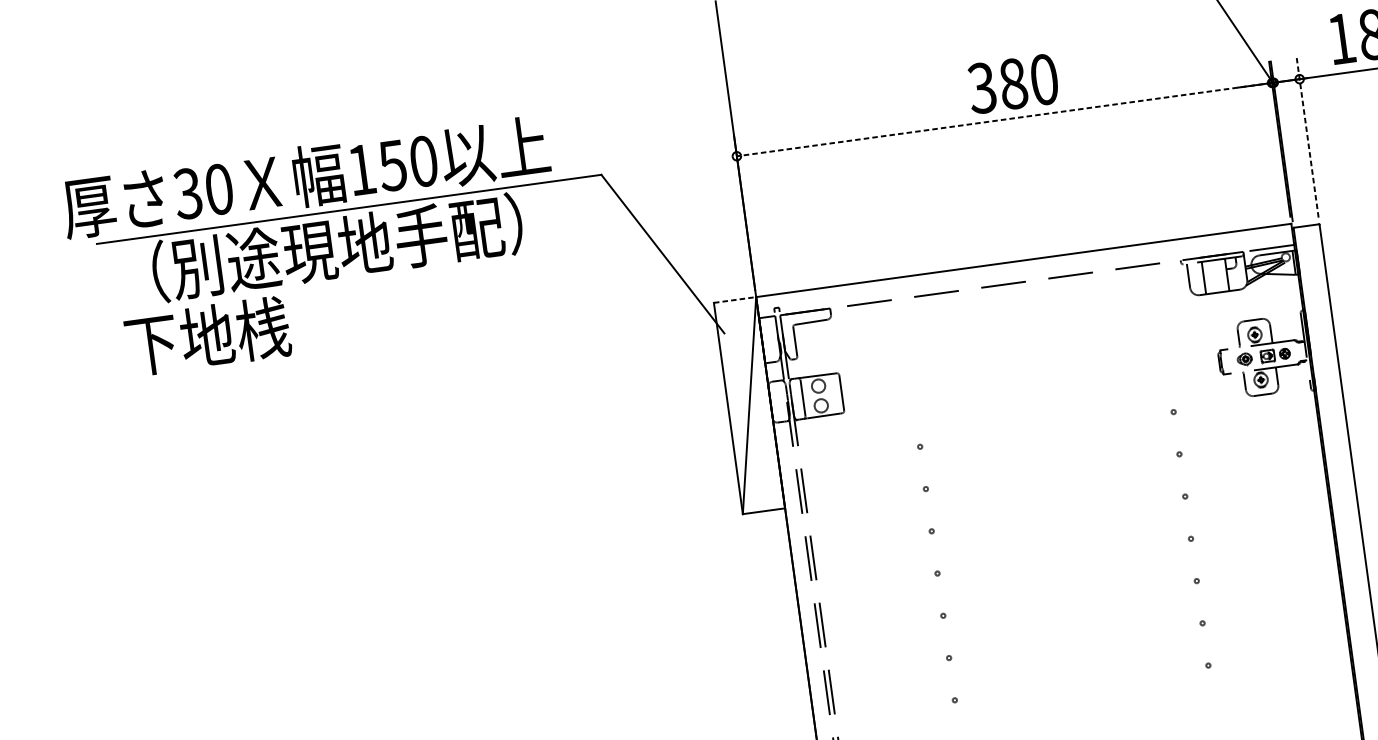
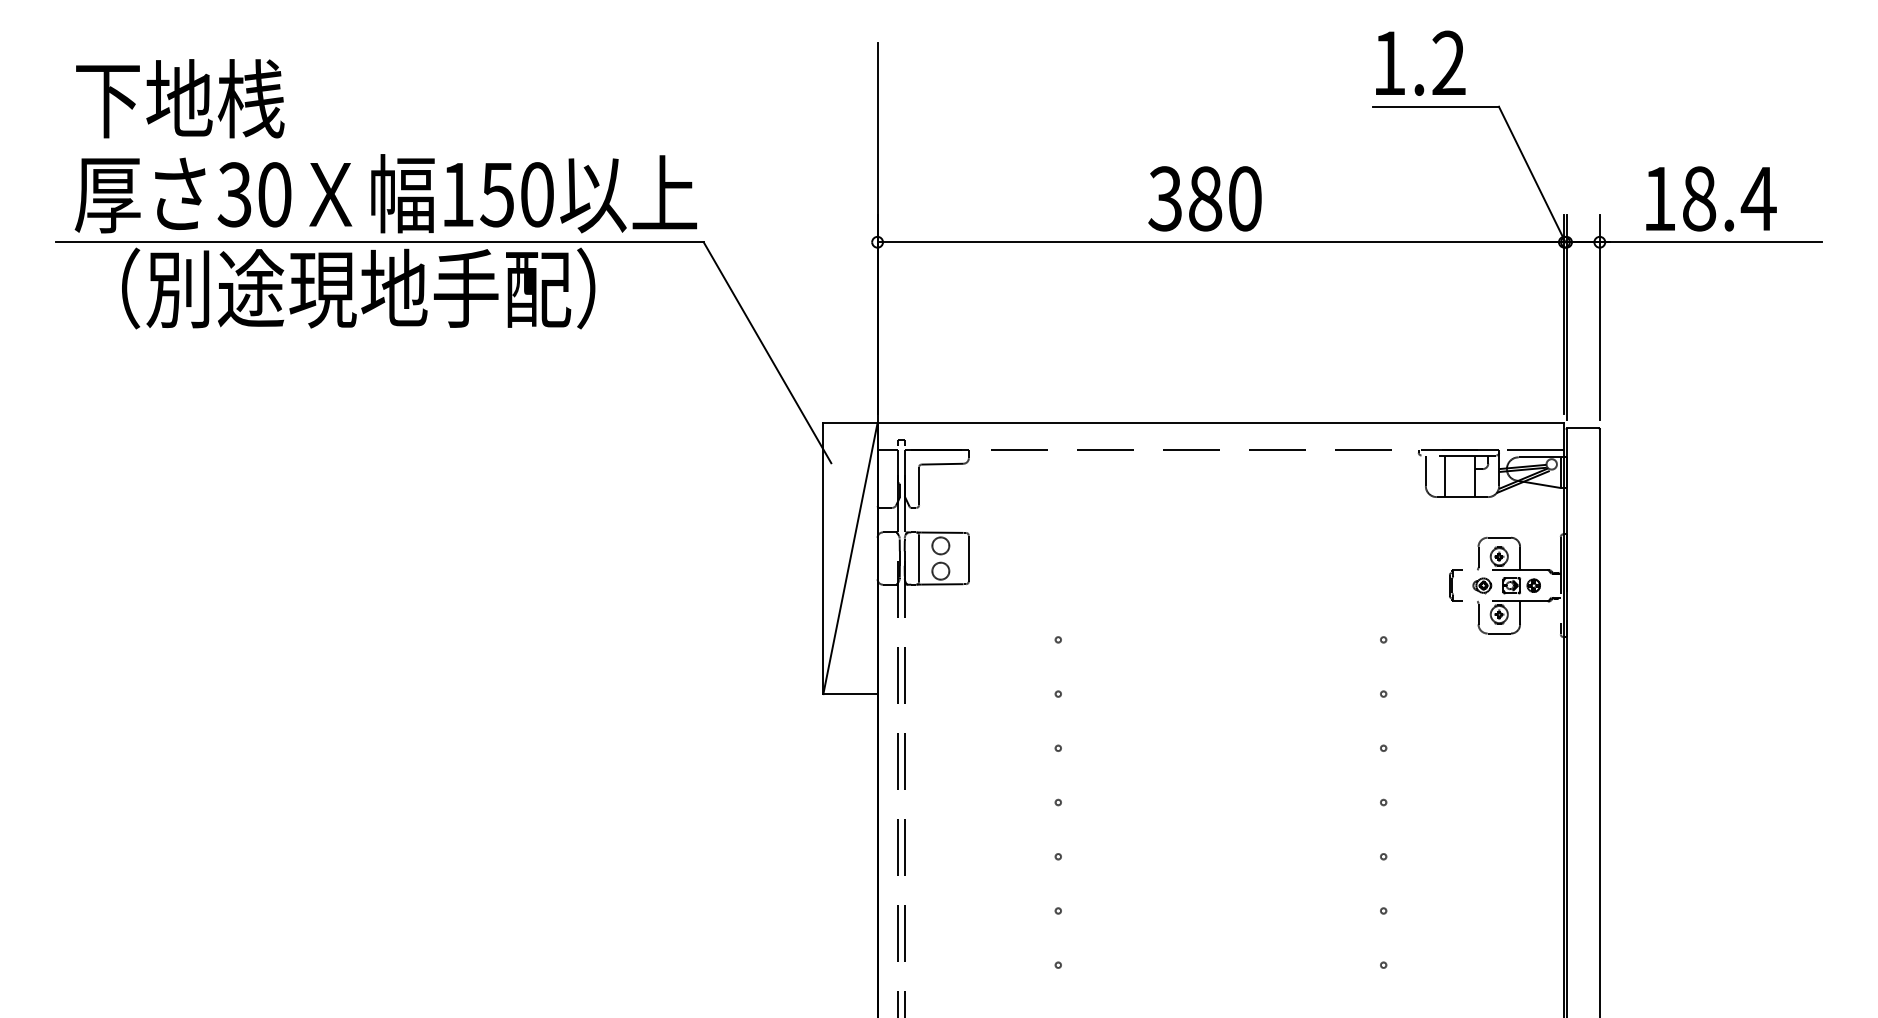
text: (1012, 83) -> (1204, 198), moved
line: (1004, 119) -> (1220, 242), dashed -> solid
line: (1307, 137) -> (1599, 317), dashed -> solid
text: (305, 176) -> (385, 193), moved
line: (735, 300) -> (850, 423), dashed -> solid
text: (208, 336) -> (180, 98), moved

